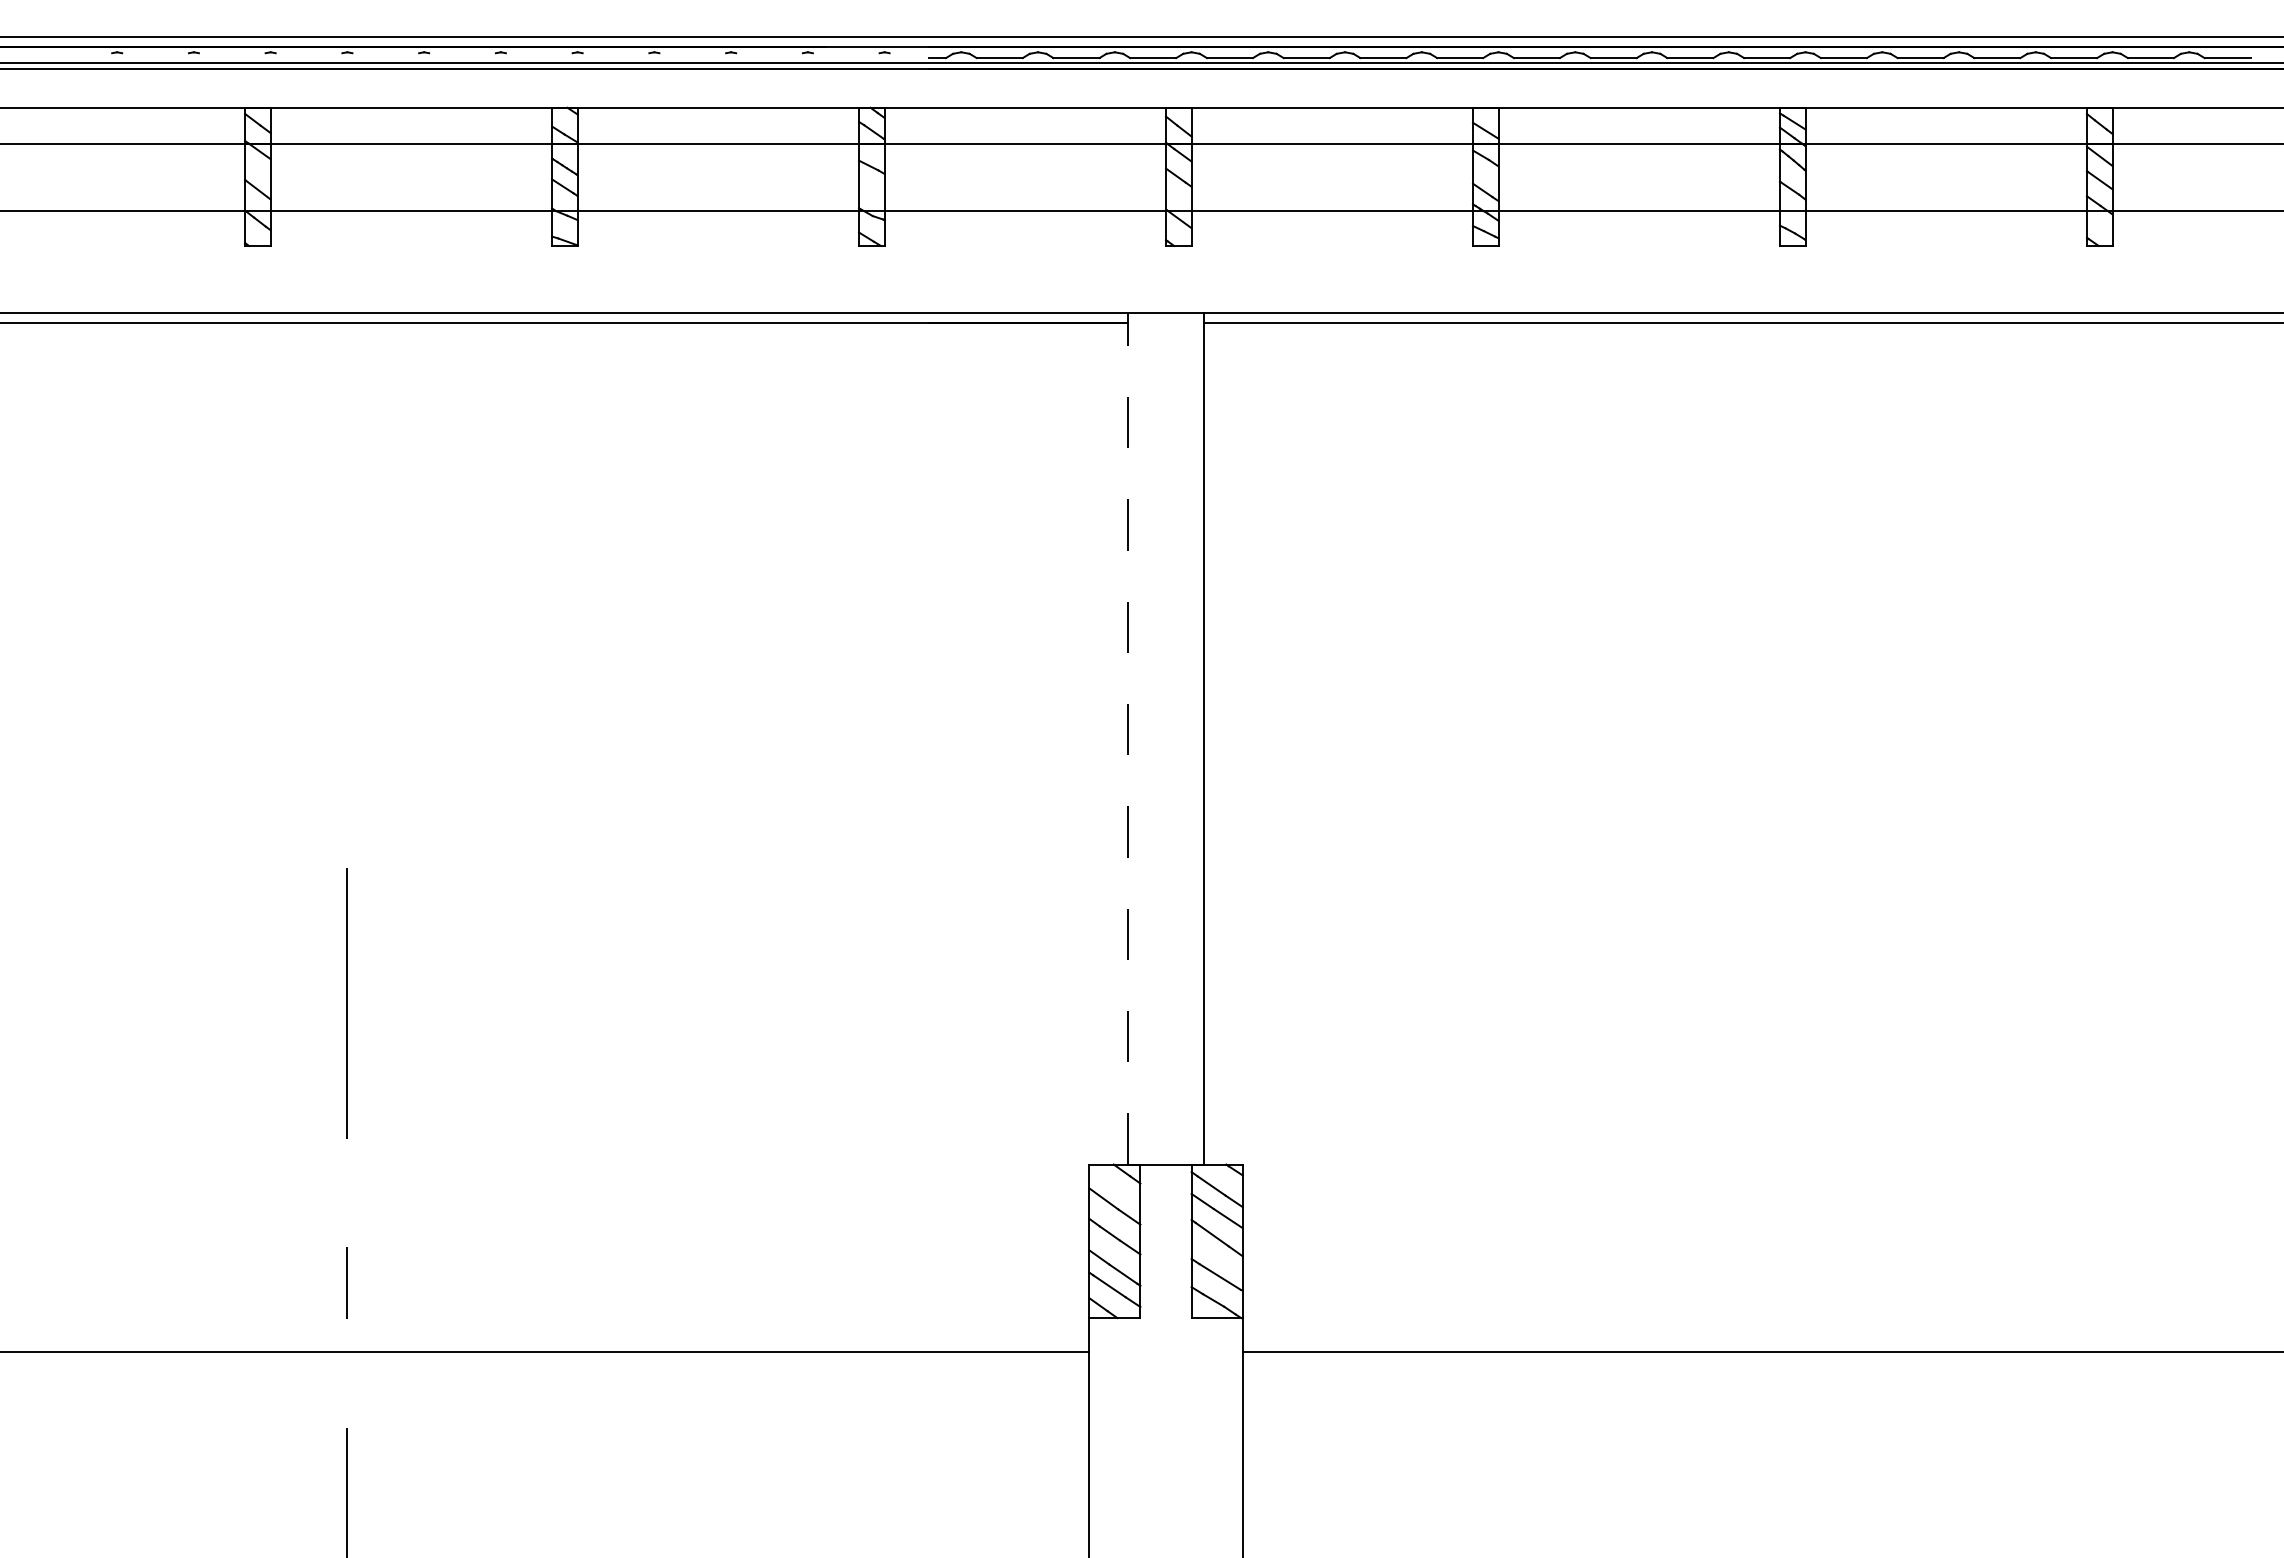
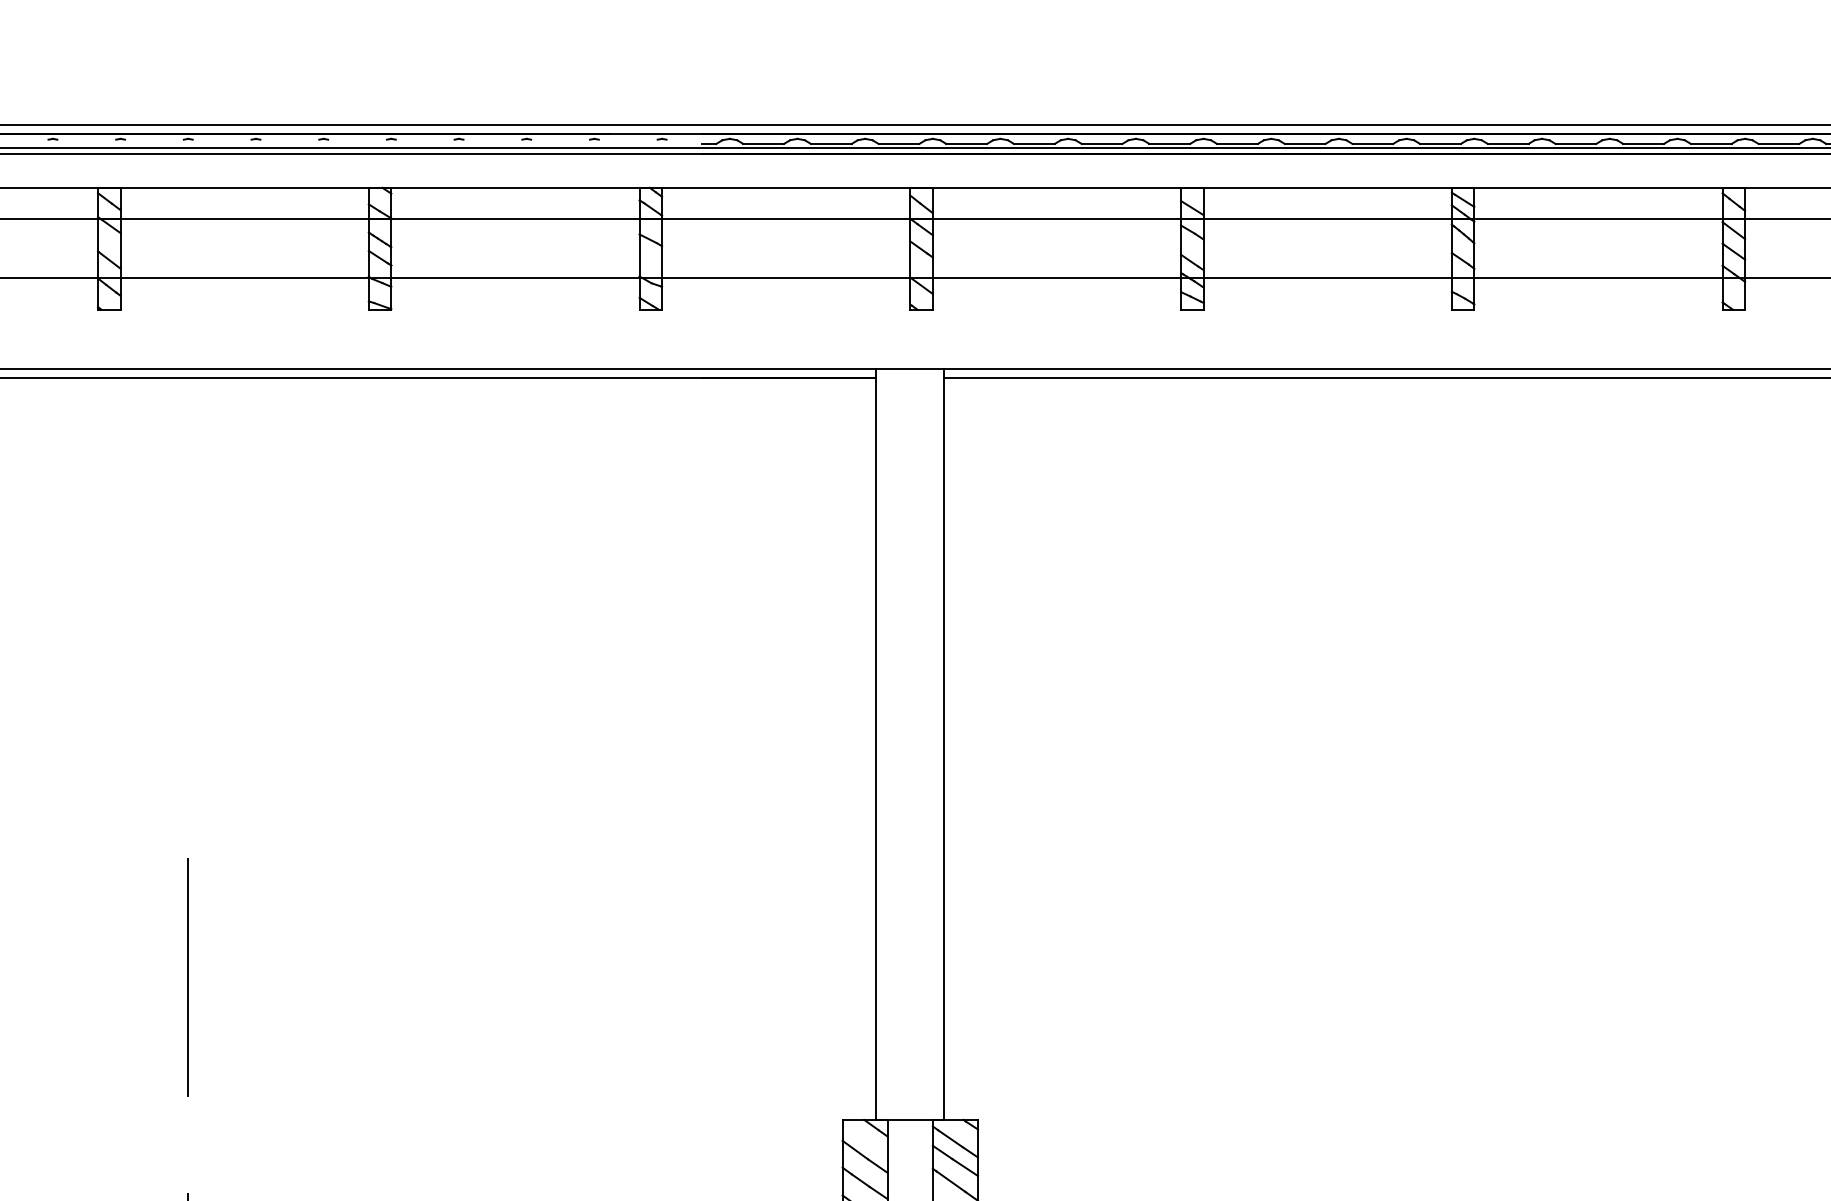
line: (1127, 738) -> (876, 744), dashed -> solid

